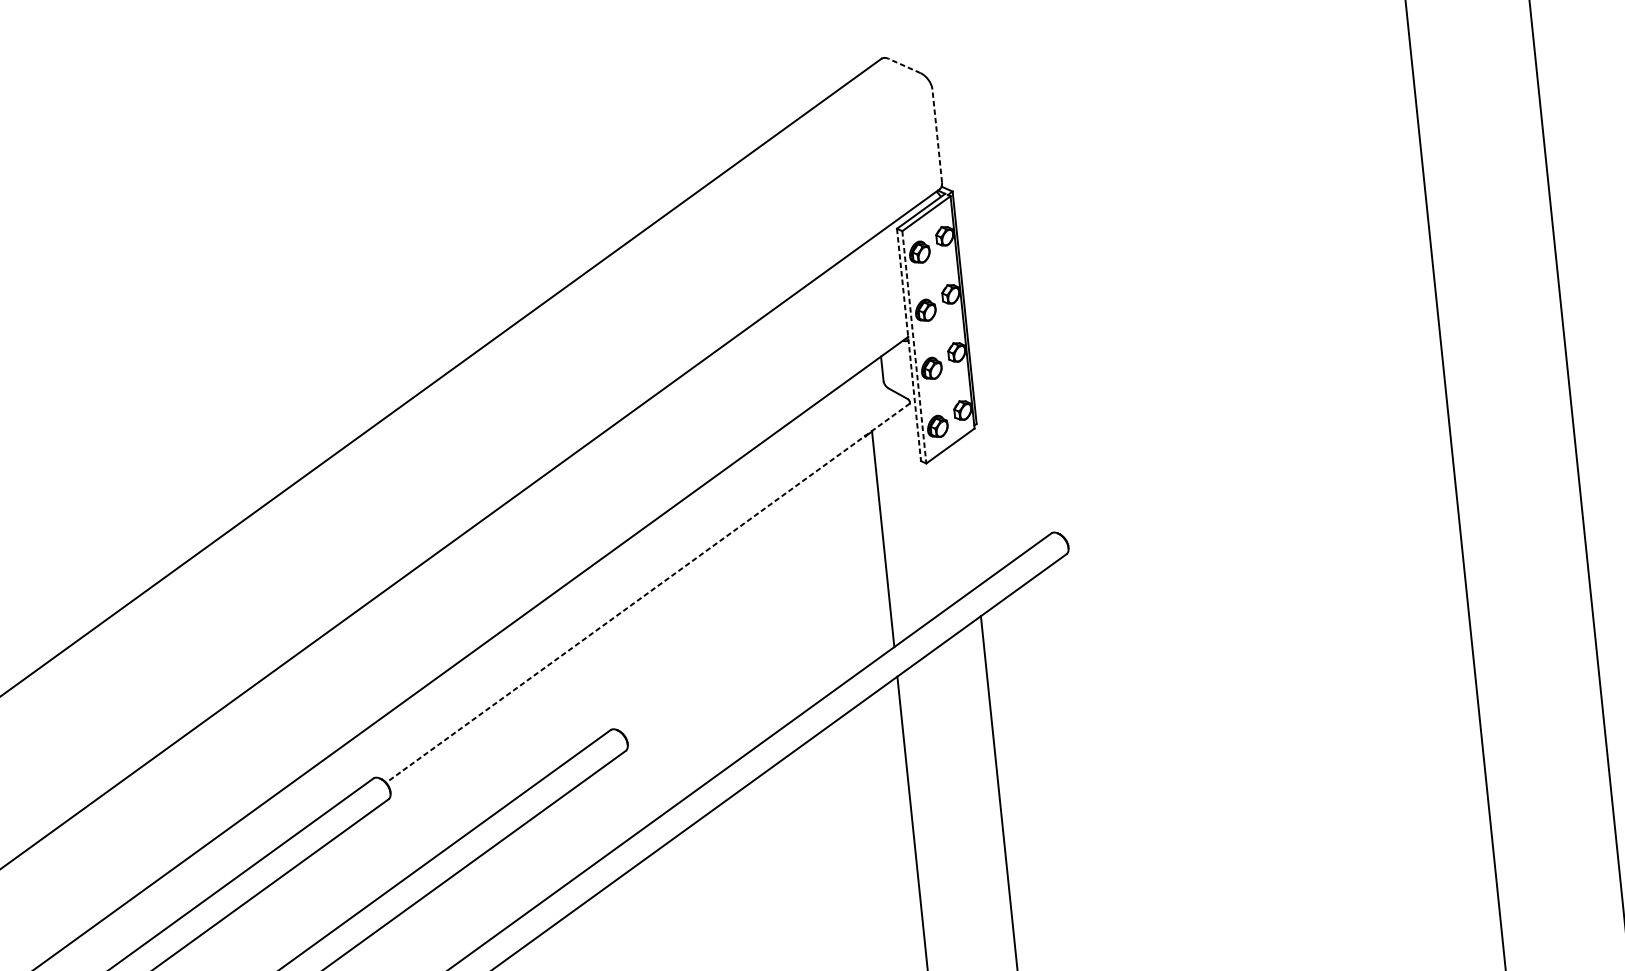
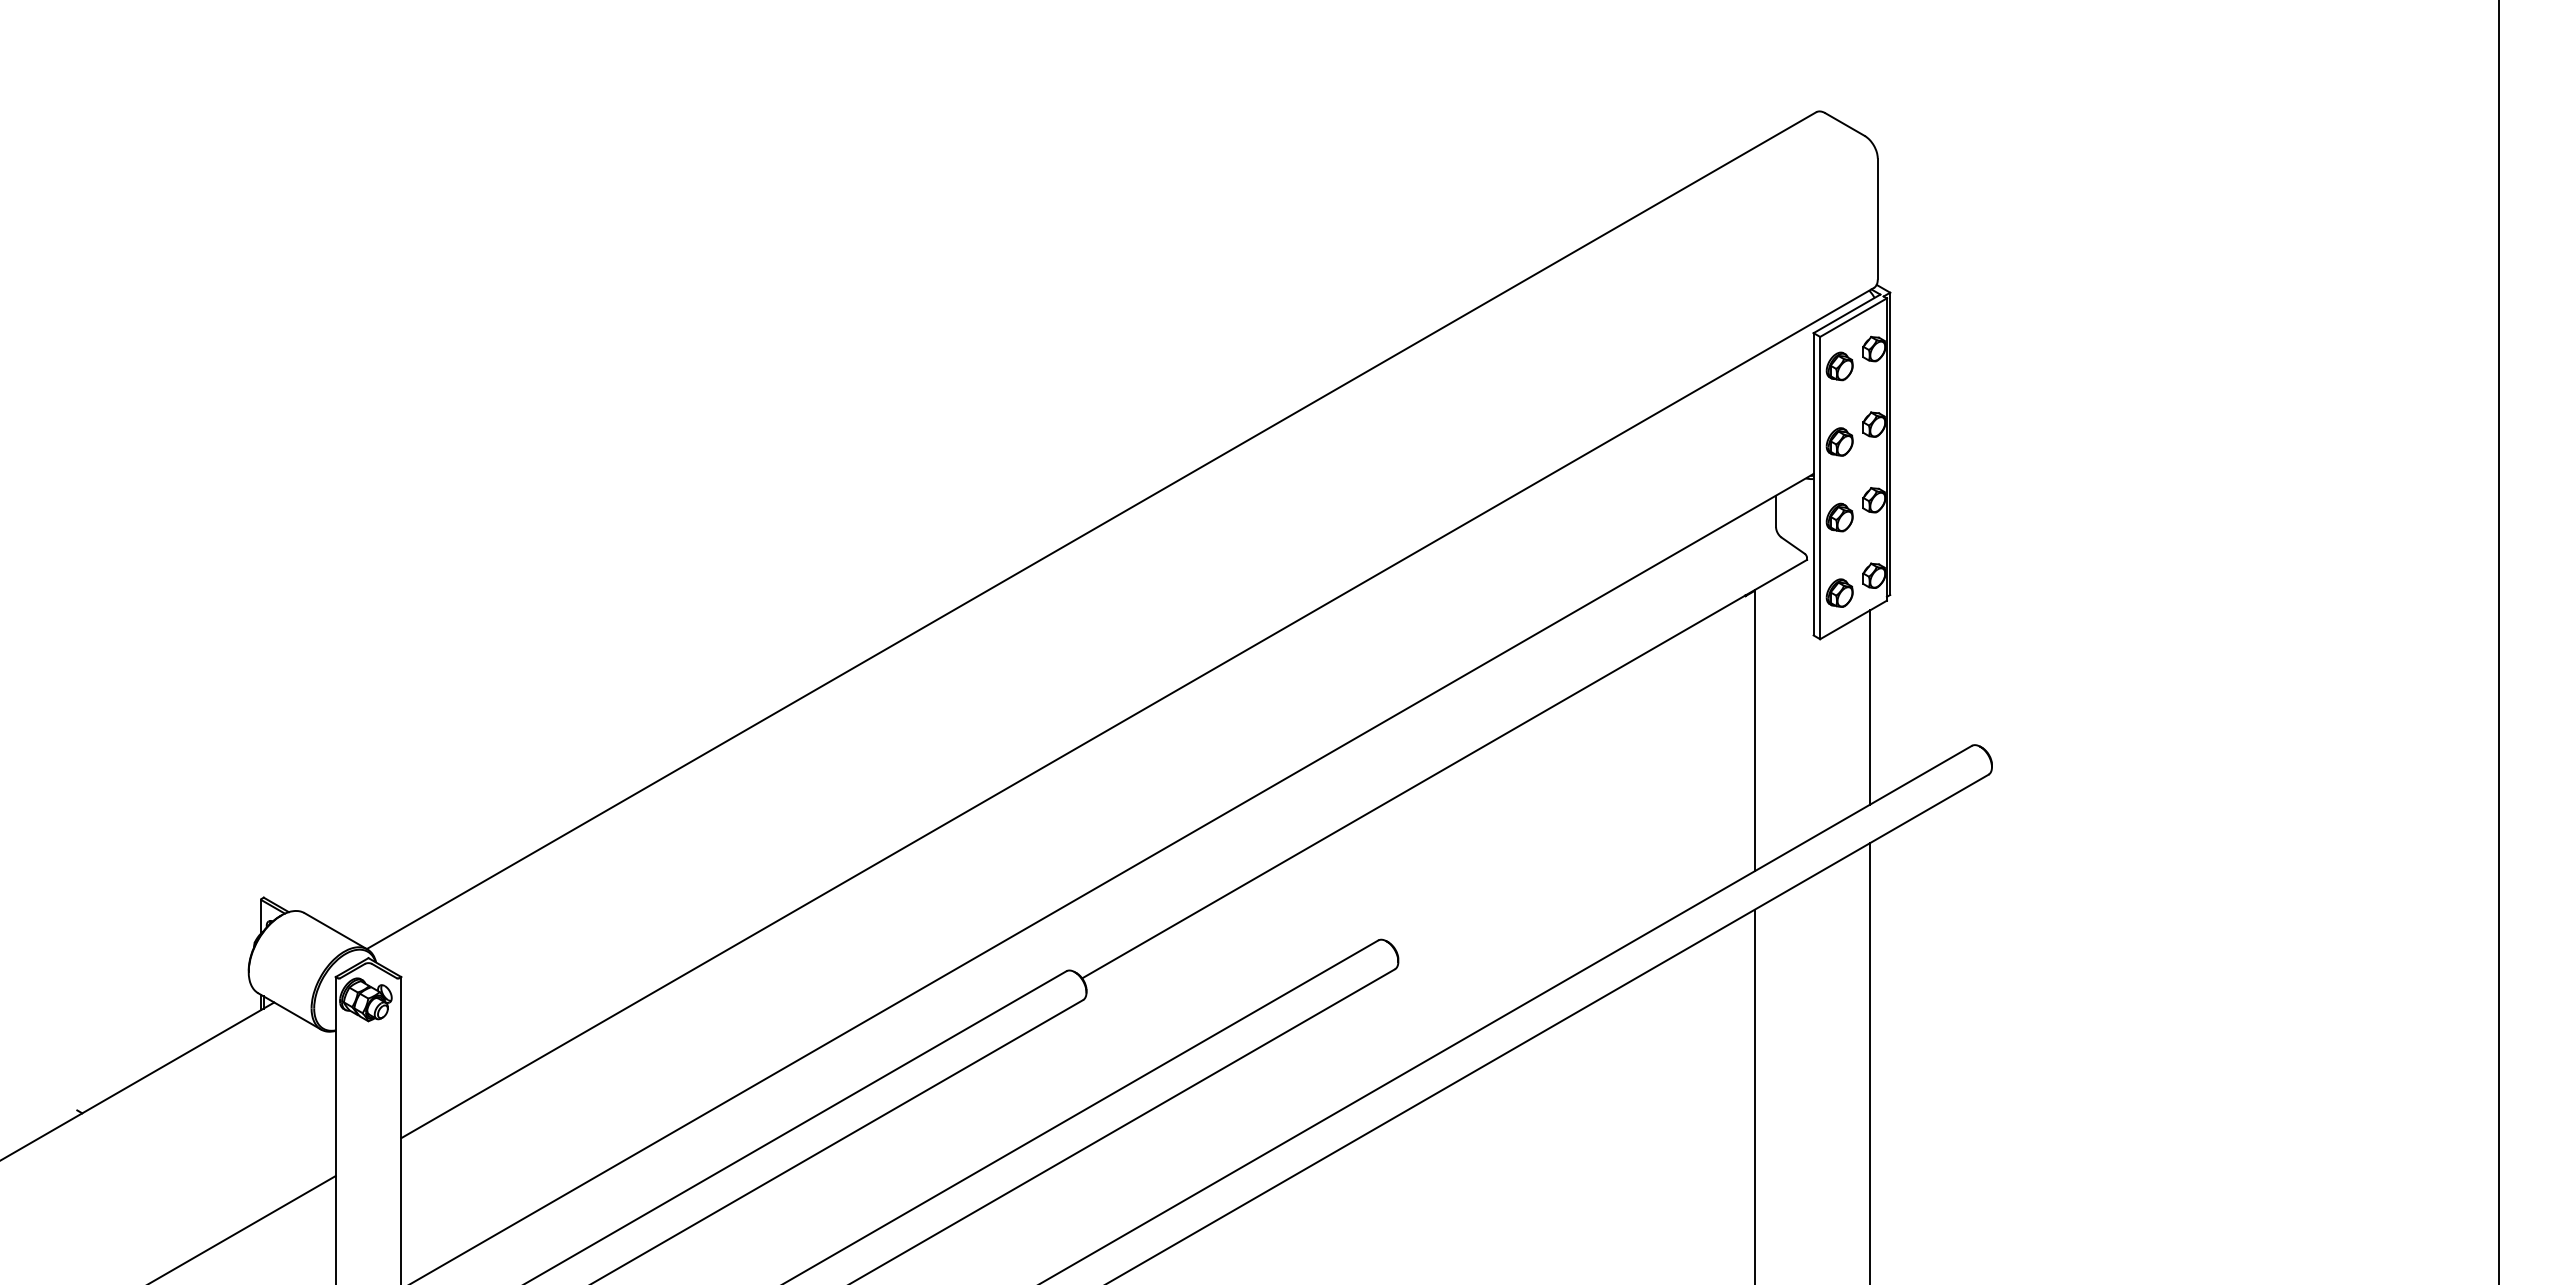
line: (904, 65) -> (1845, 124), dashed -> solid
line: (936, 135) -> (1877, 218), dashed -> solid
line: (908, 345) -> (1813, 484), dashed -> solid
line: (914, 347) -> (1820, 488), dashed -> solid
line: (970, 511) -> (1870, 707), added
line: (647, 593) -> (1444, 769), dashed -> solid

